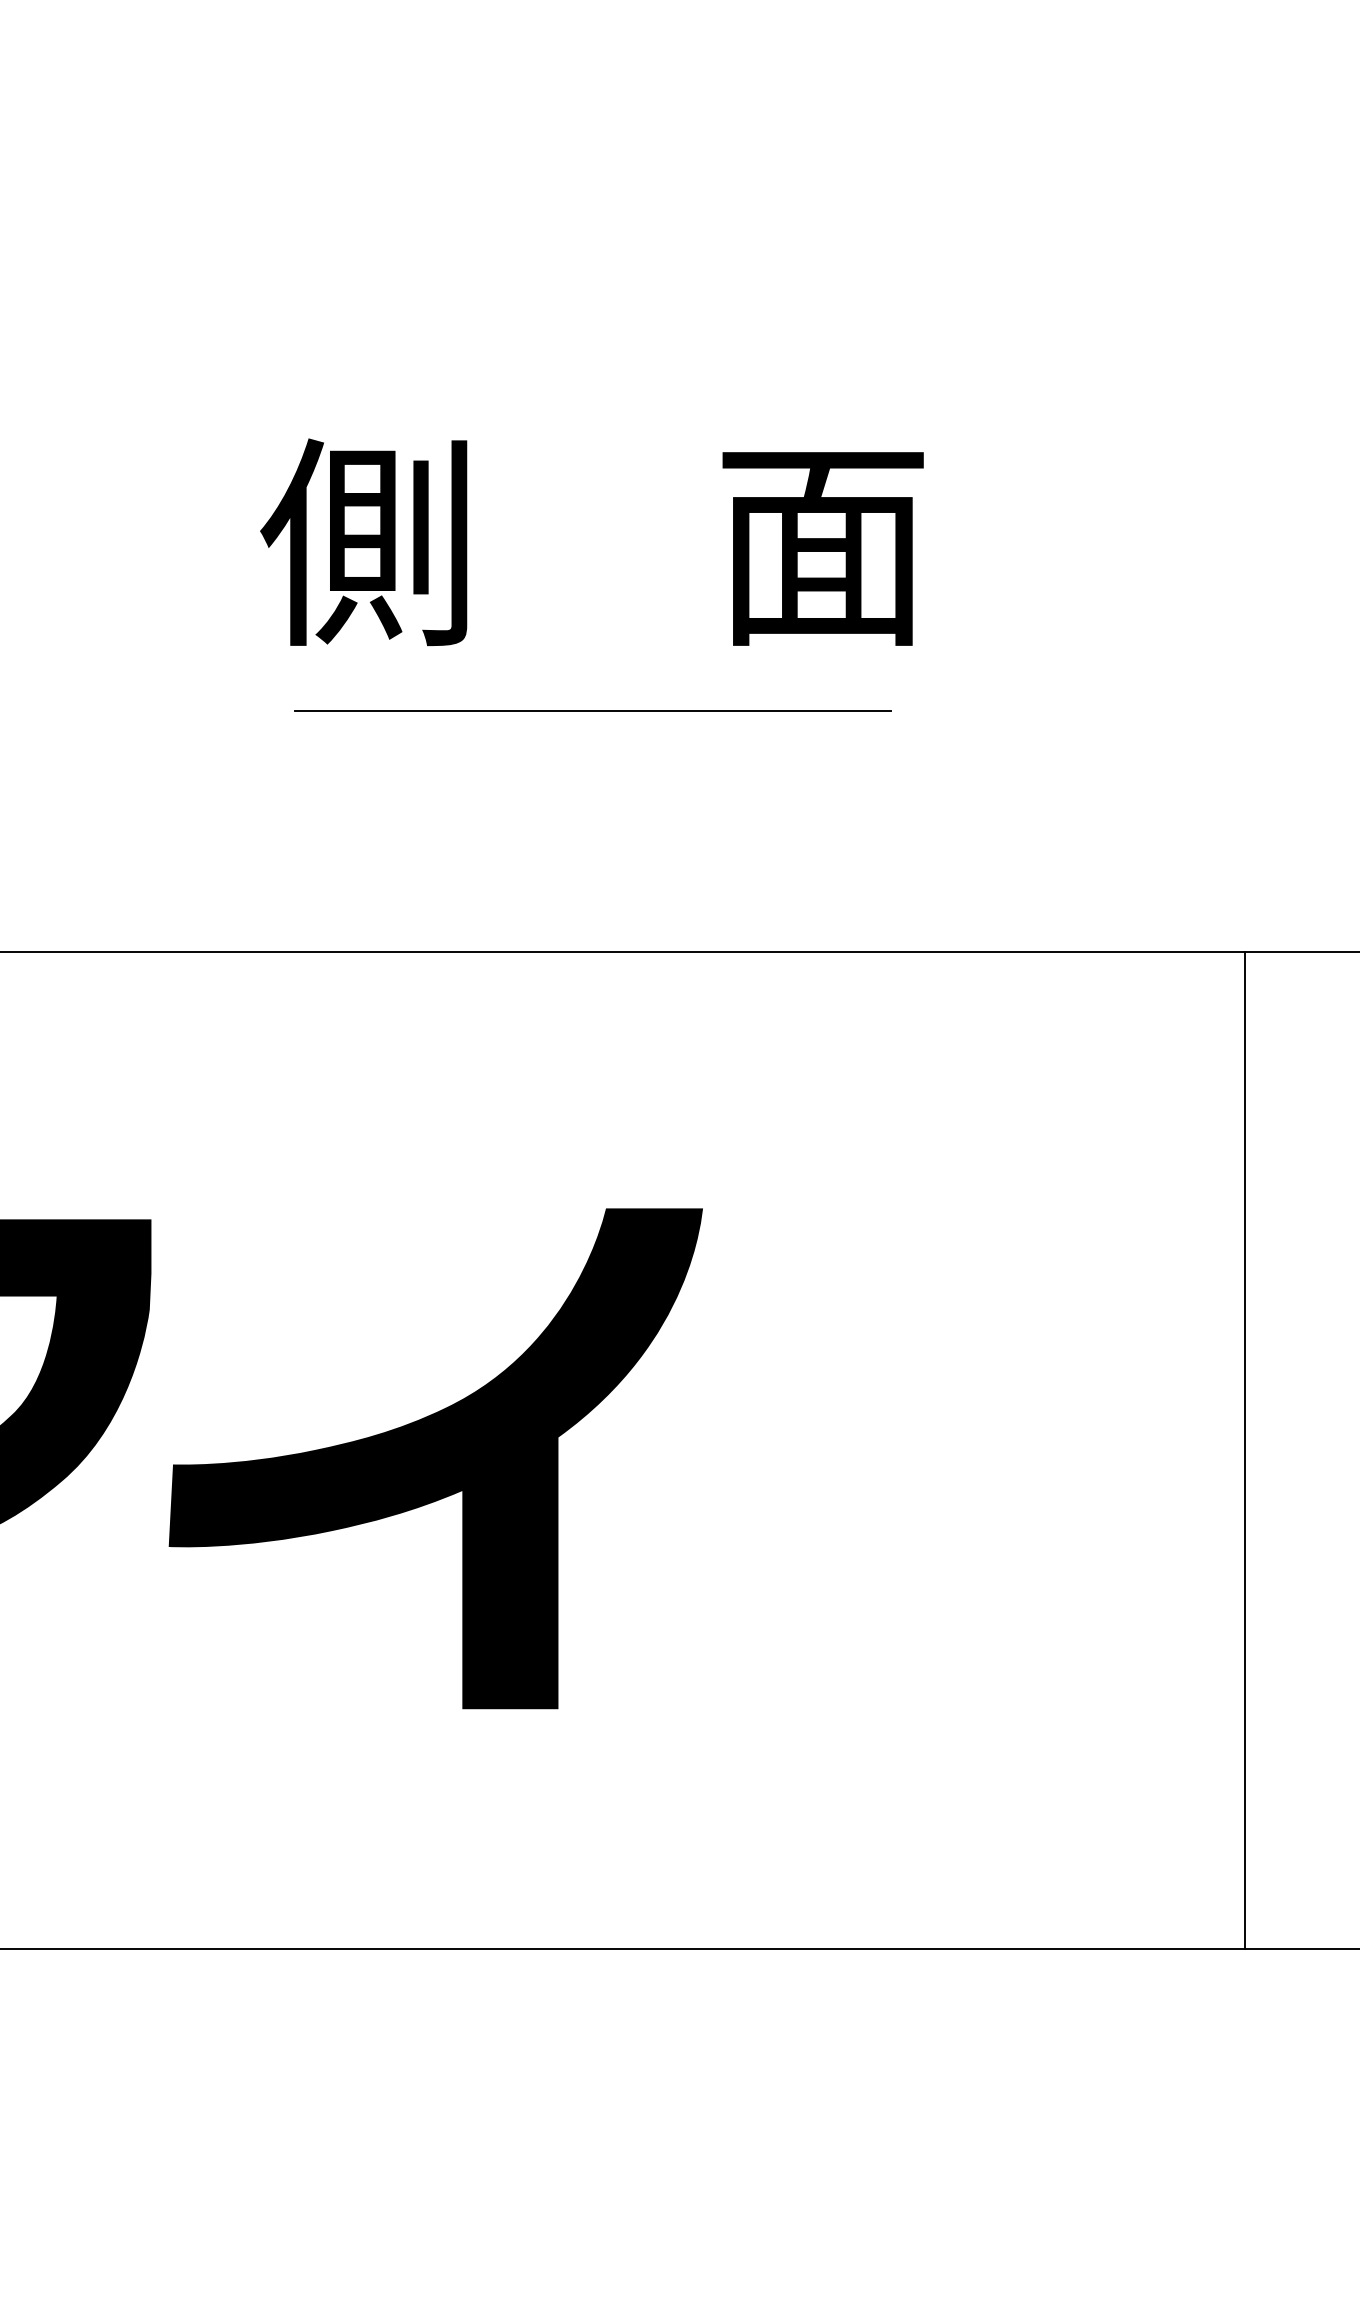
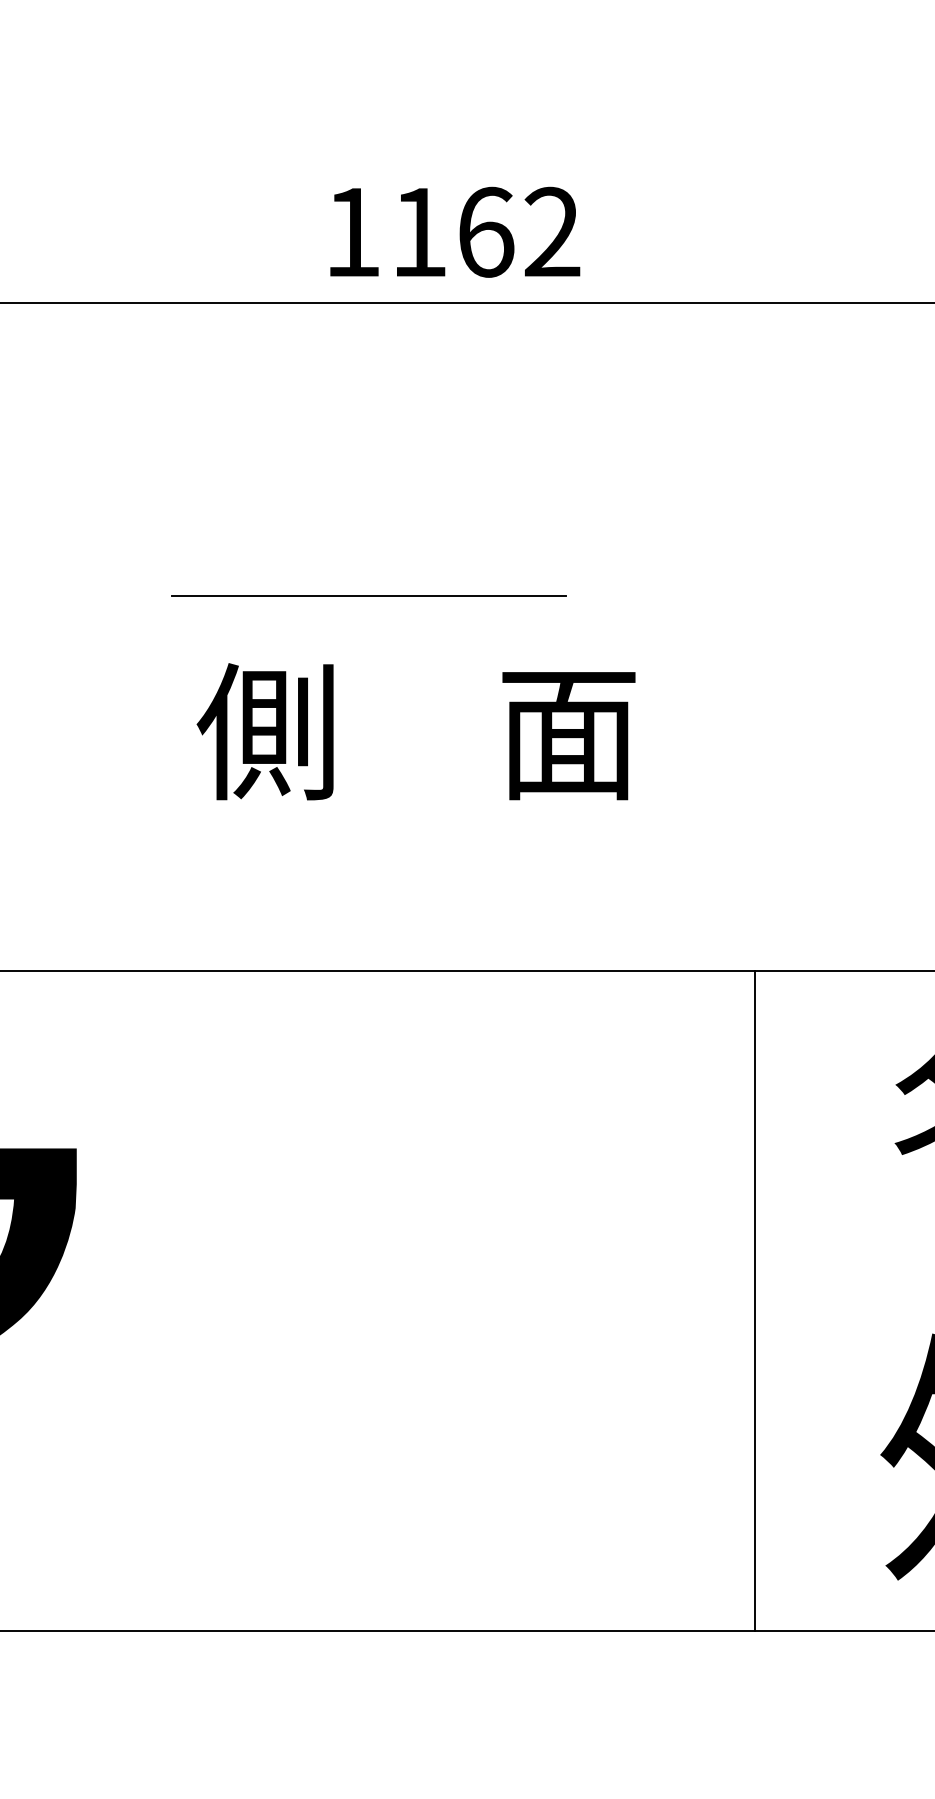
text: (591, 541) -> (415, 731), moved
line: (592, 709) -> (368, 595), moved
line: (1245, 1450) -> (755, 1301), moved
fill: (435, 1458) -> (264, 1306), removed

